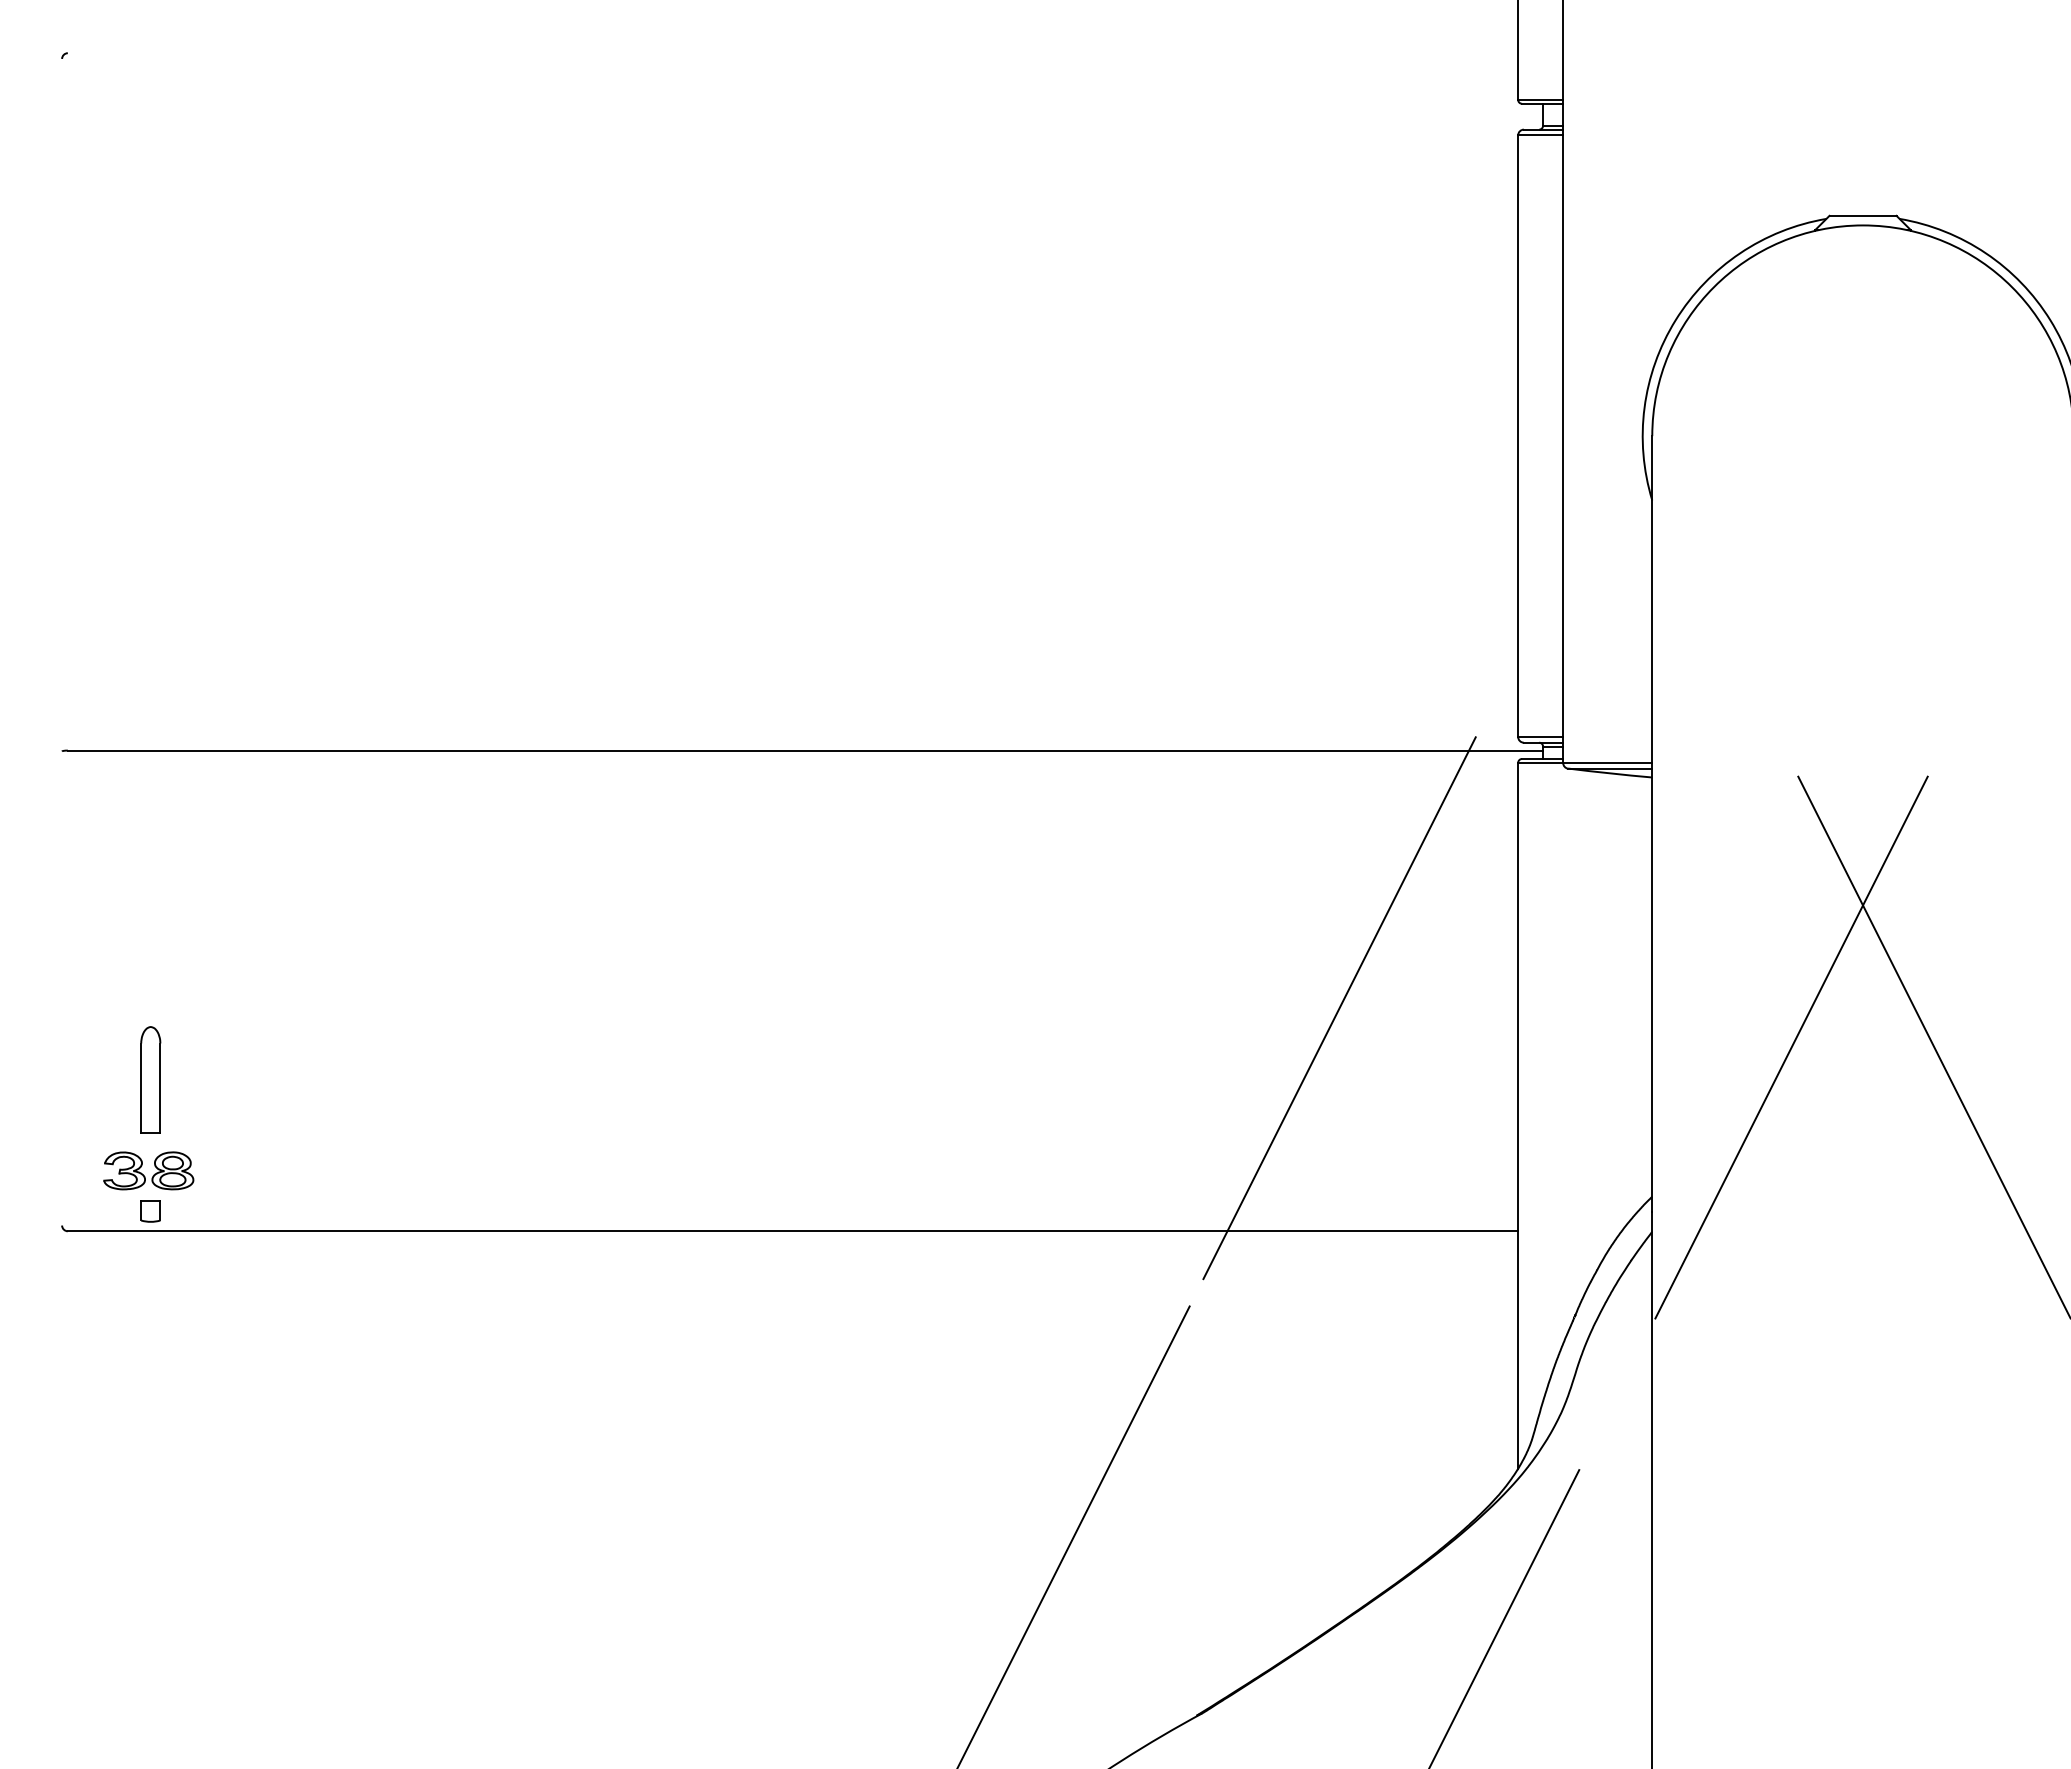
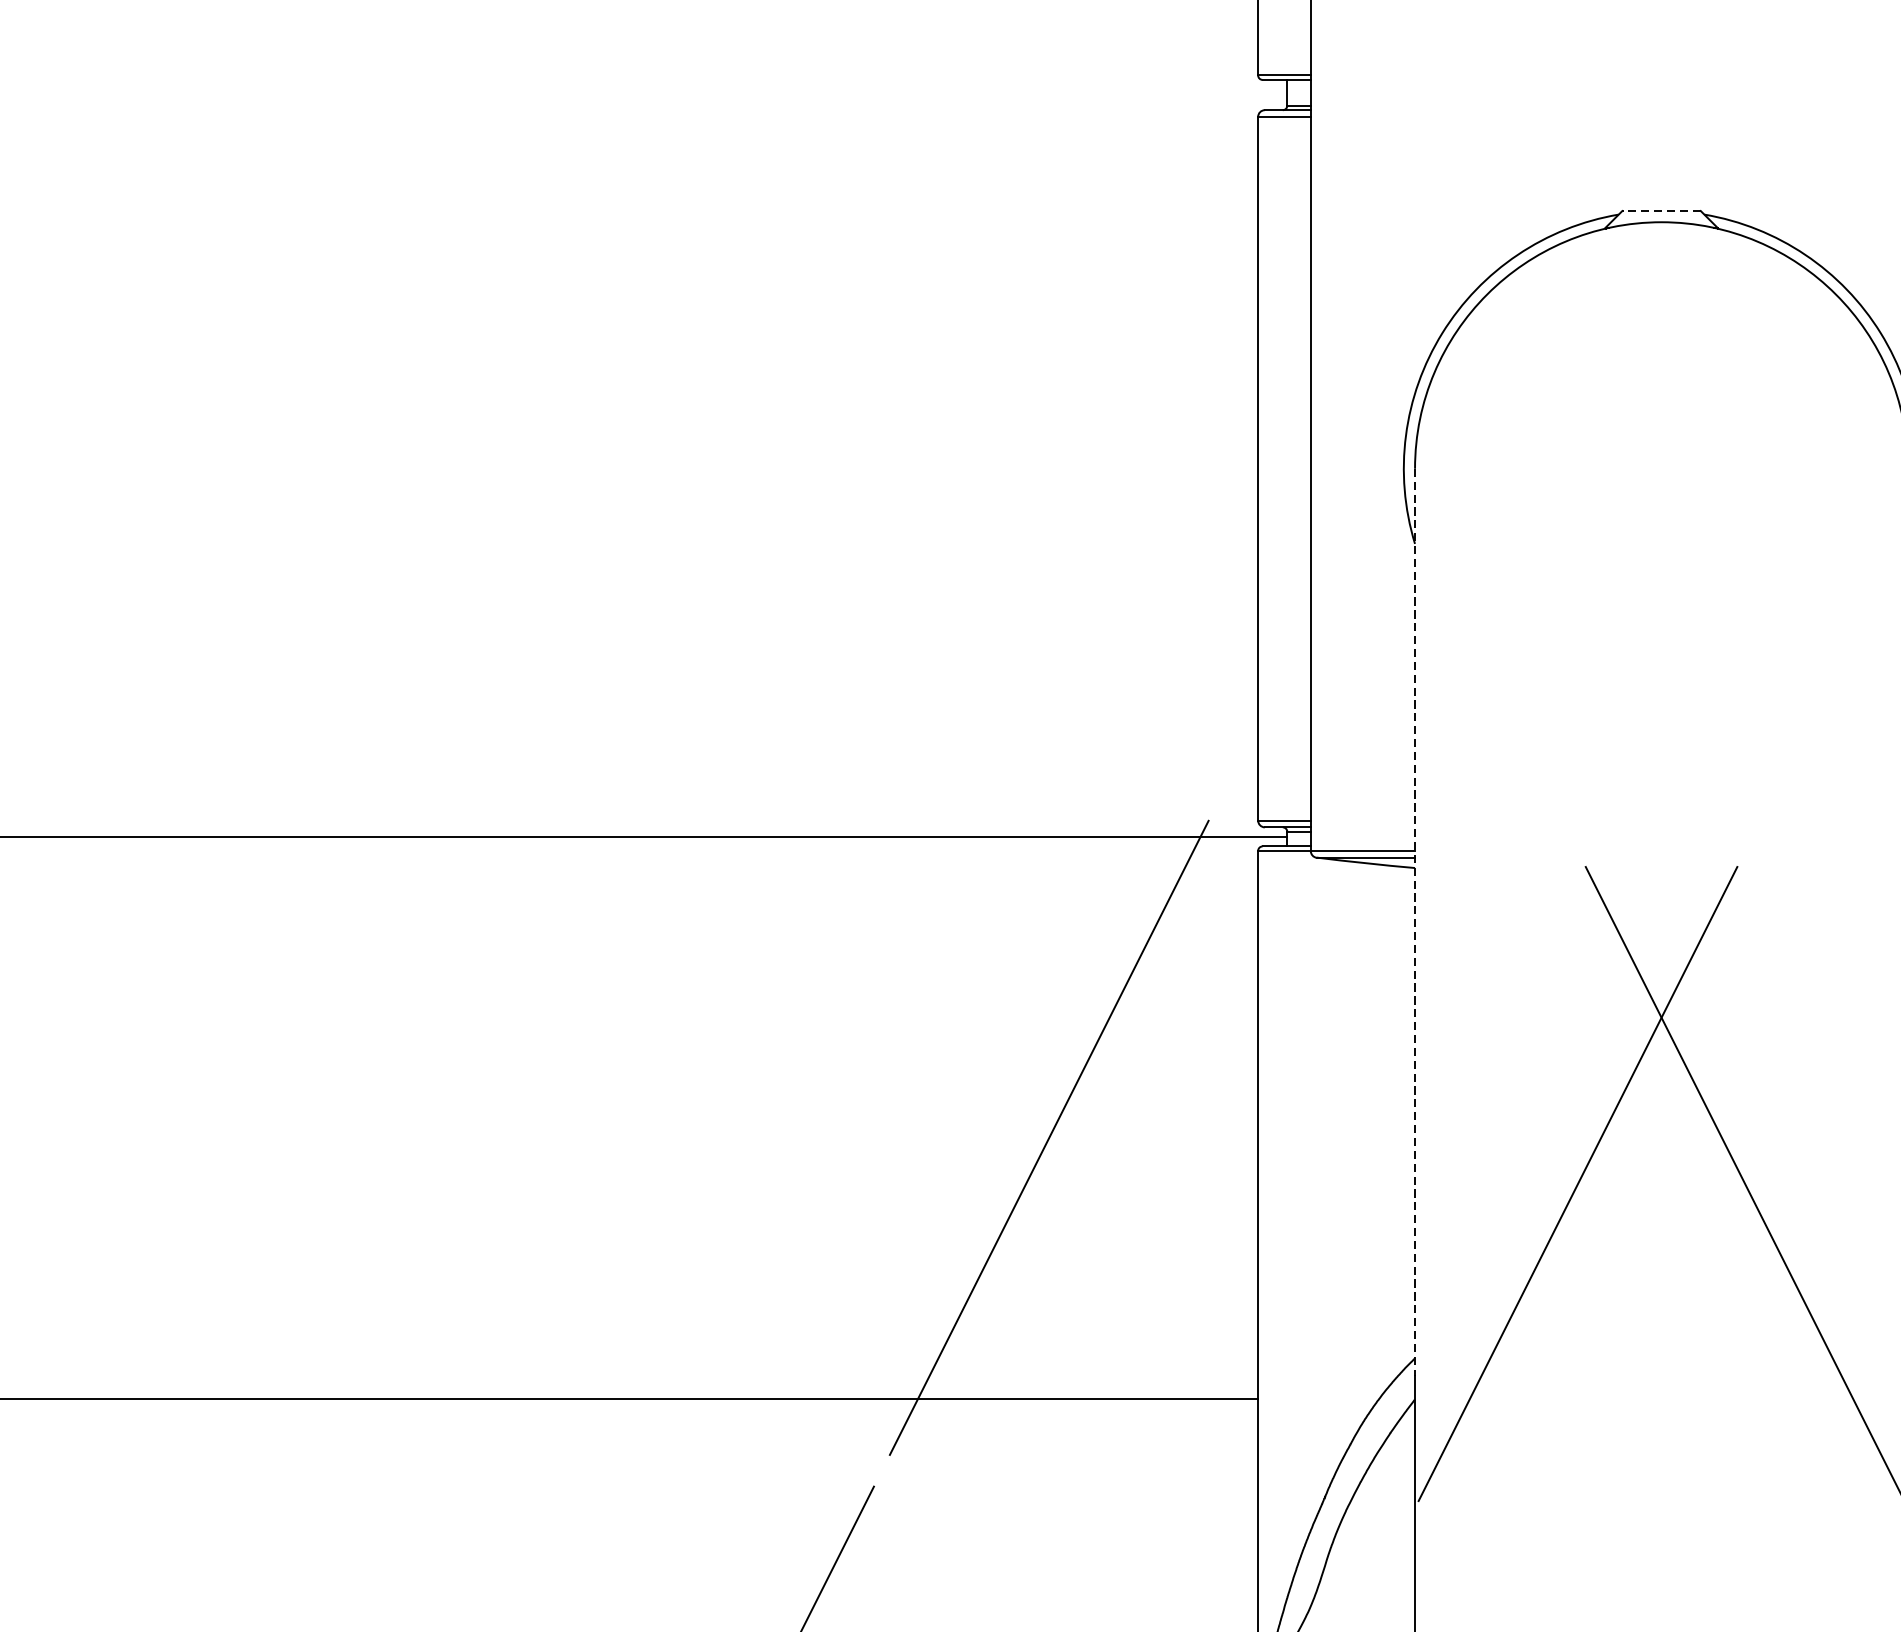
line: (1863, 215) -> (1662, 210), solid -> dashed
line: (1652, 824) -> (1415, 923), solid -> dashed

